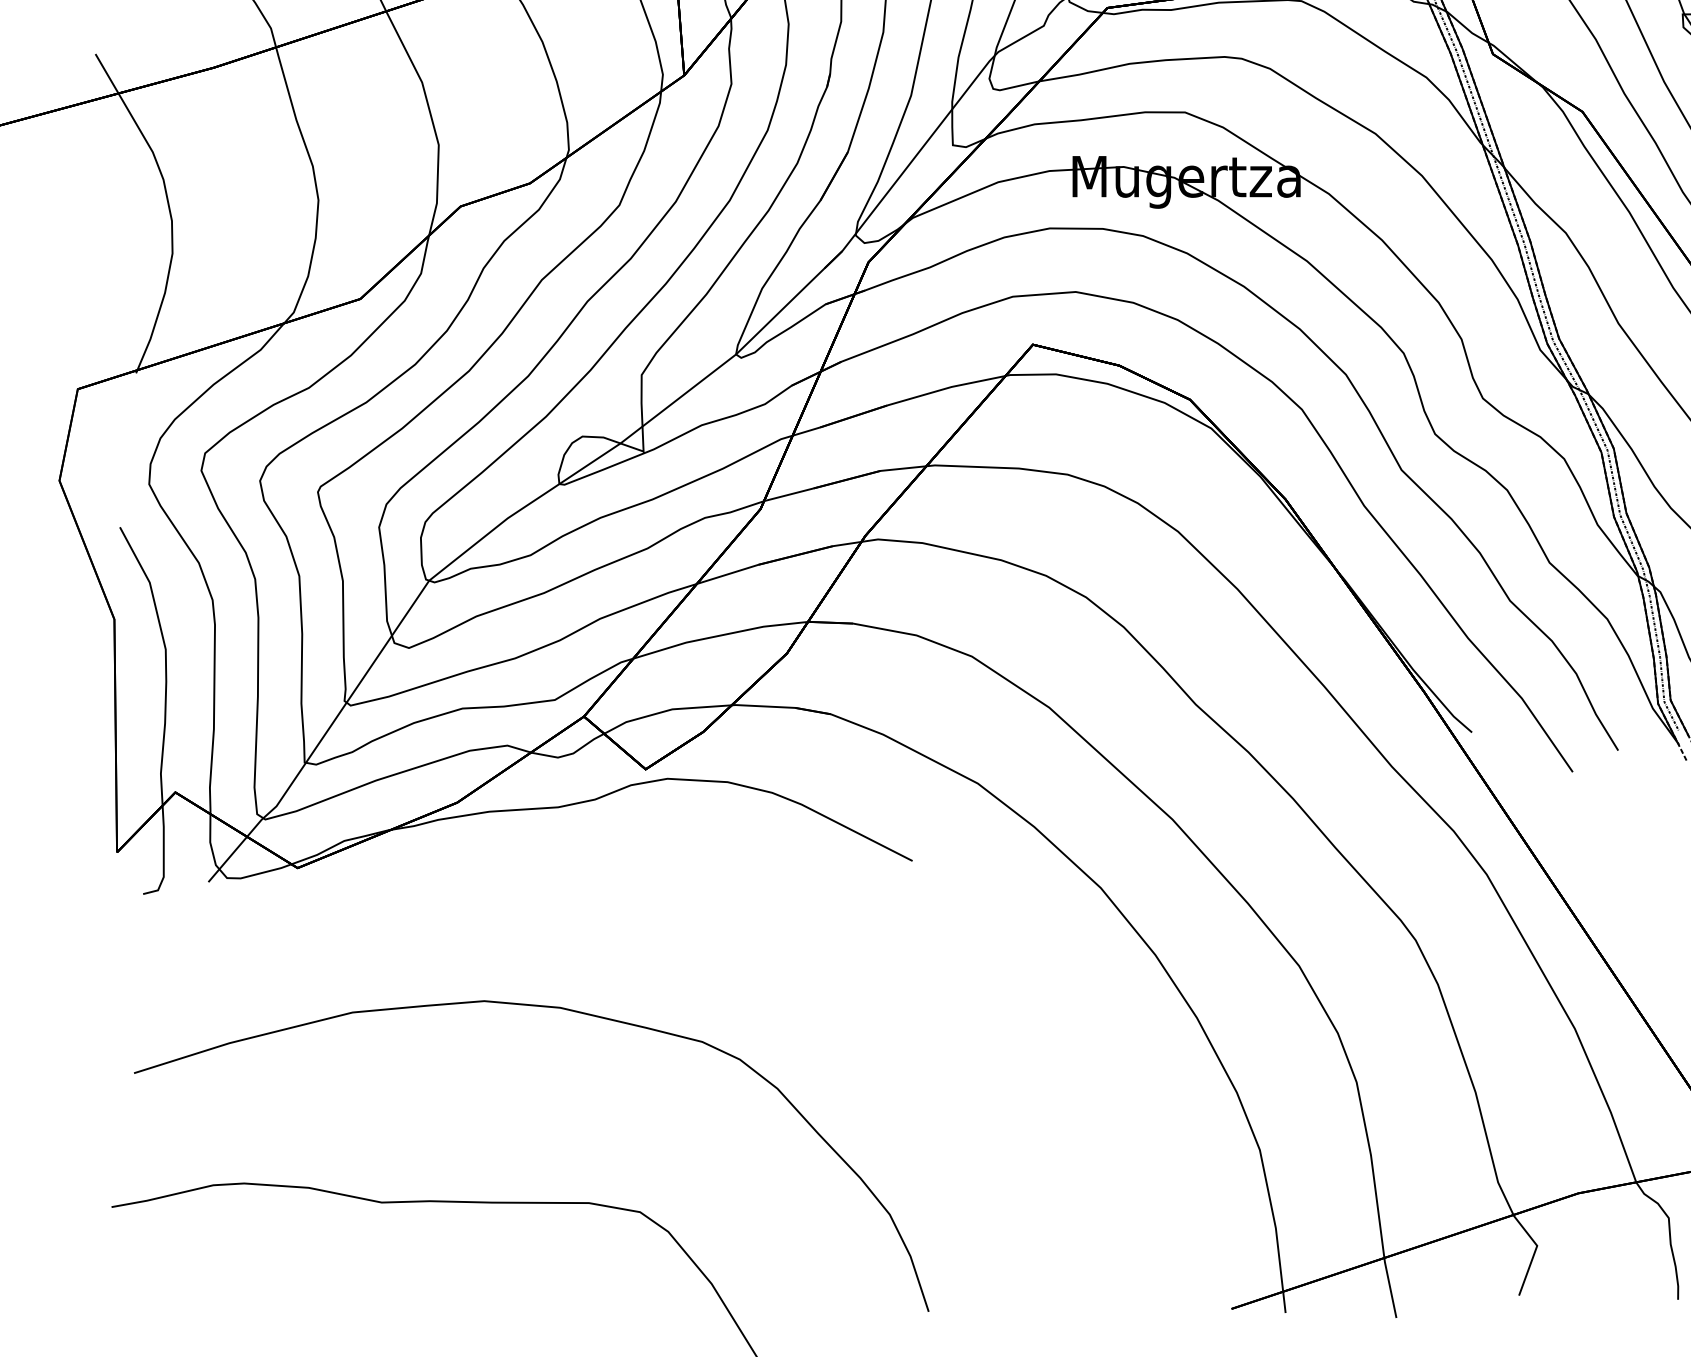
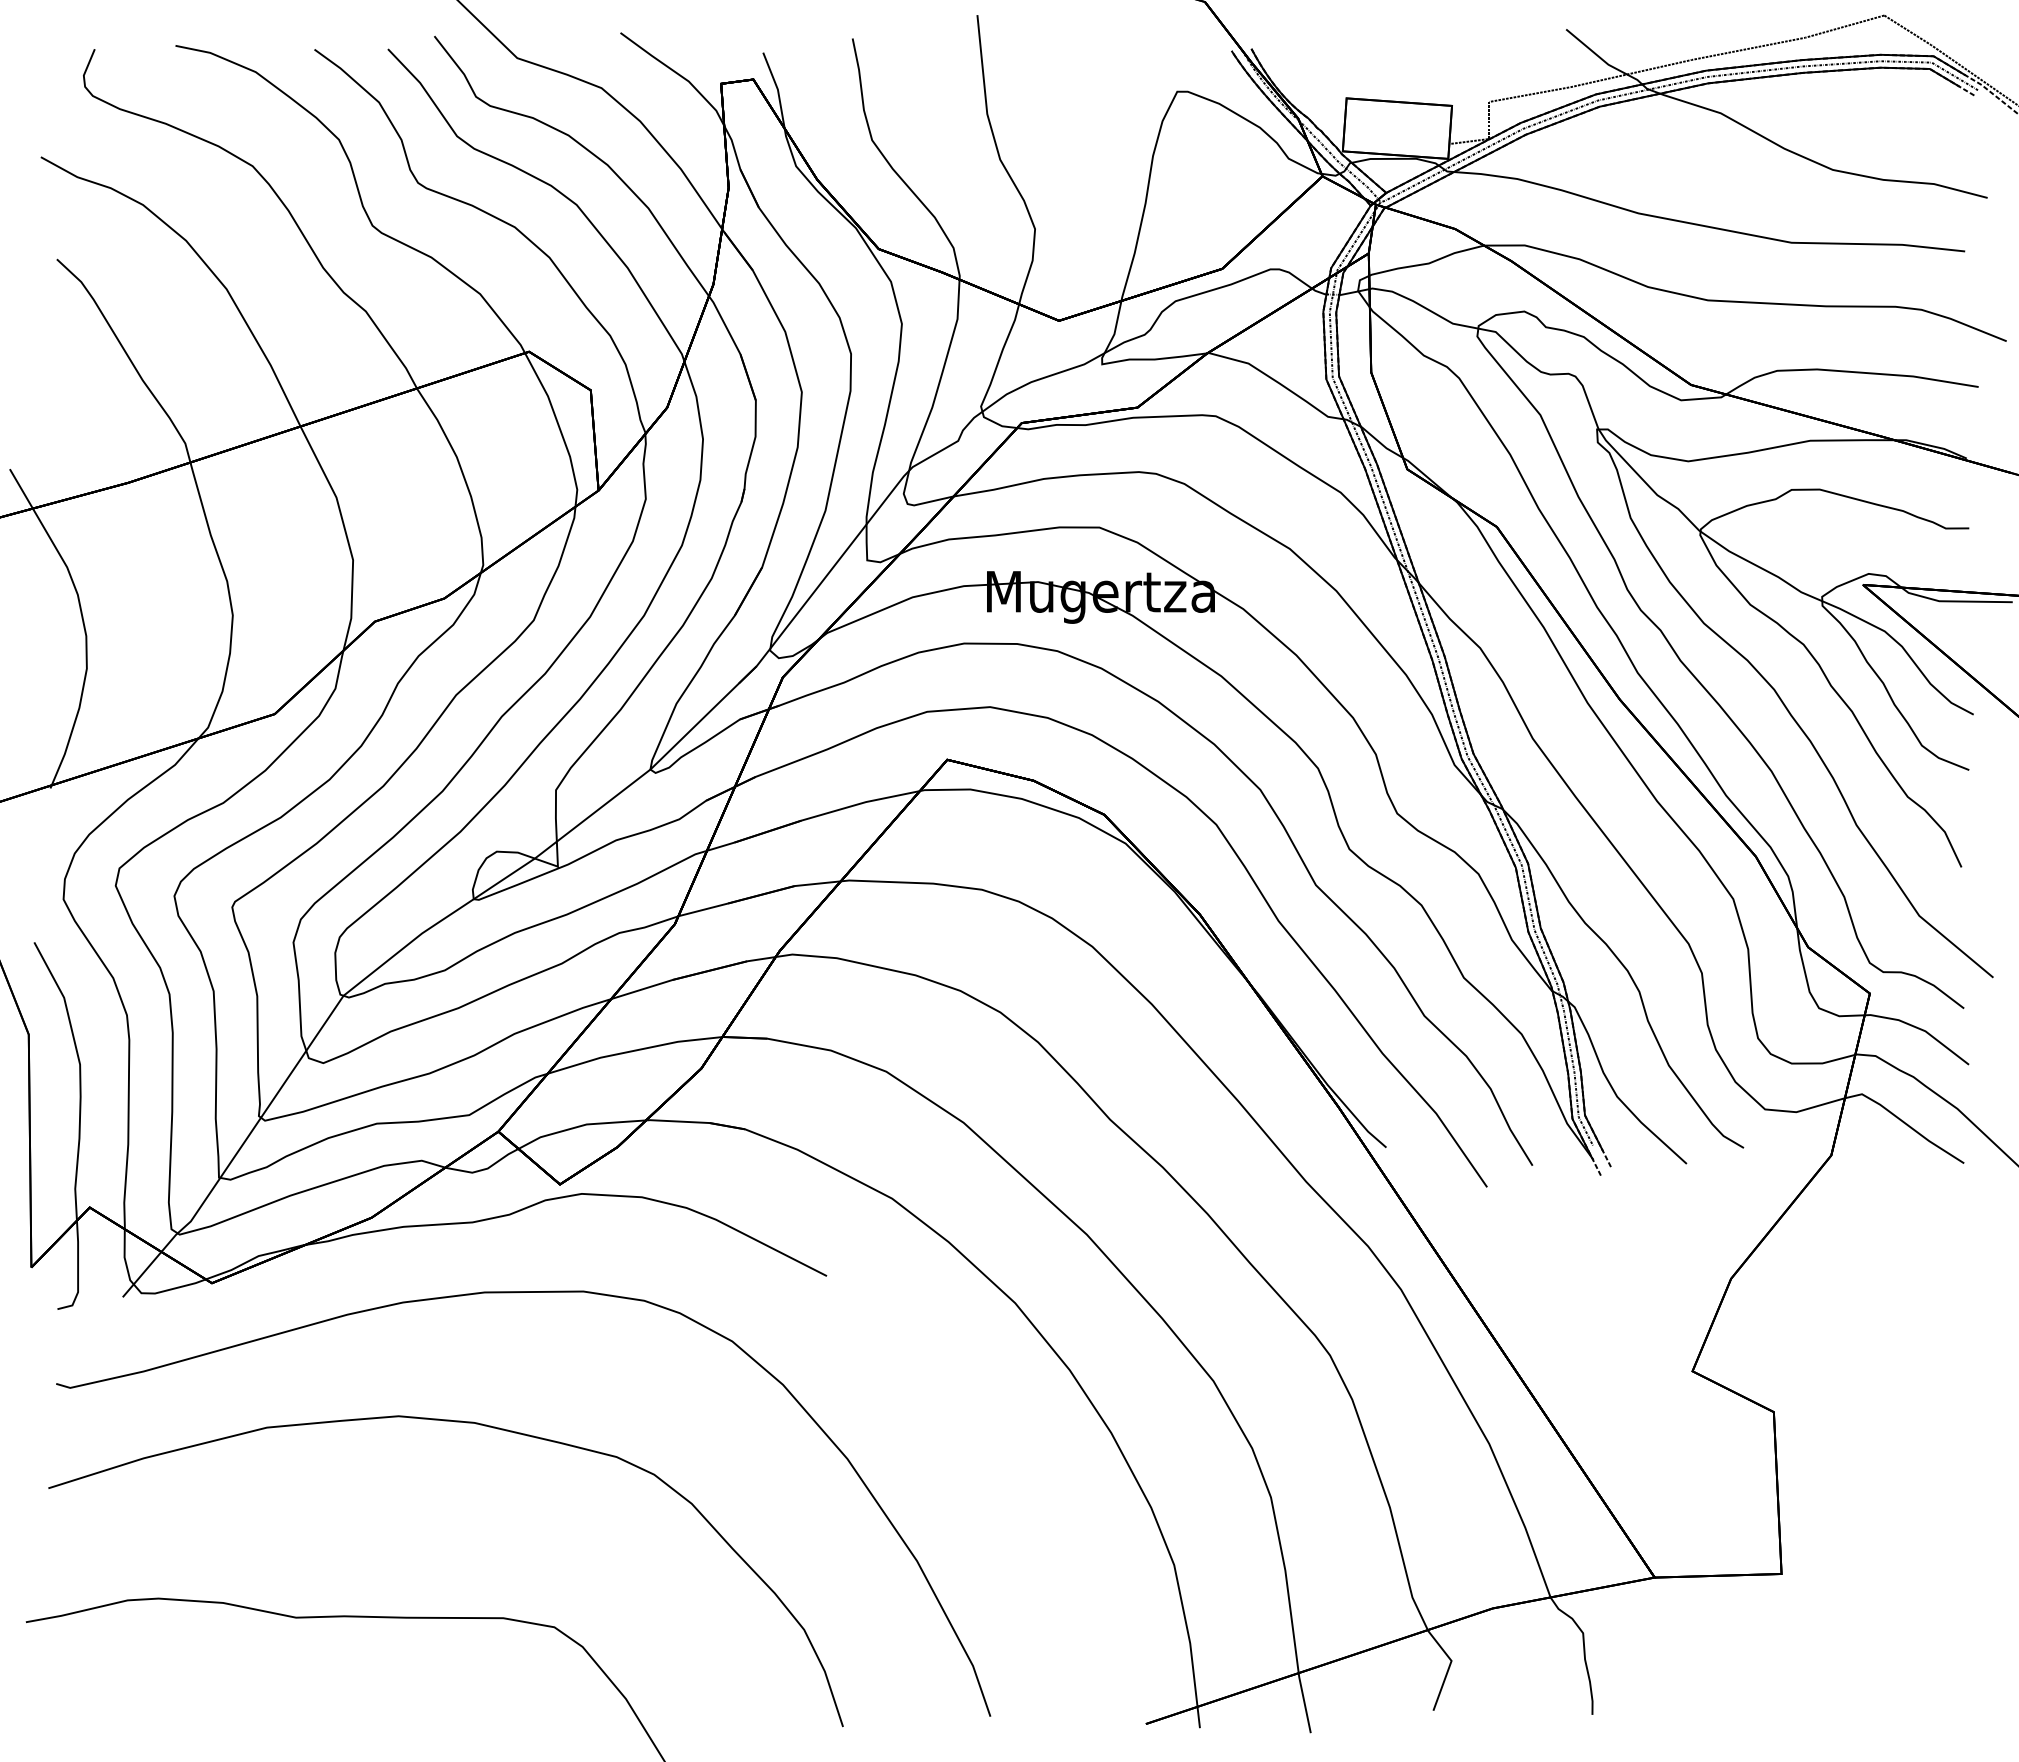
curve: (601, 878) -> (515, 1293), added

